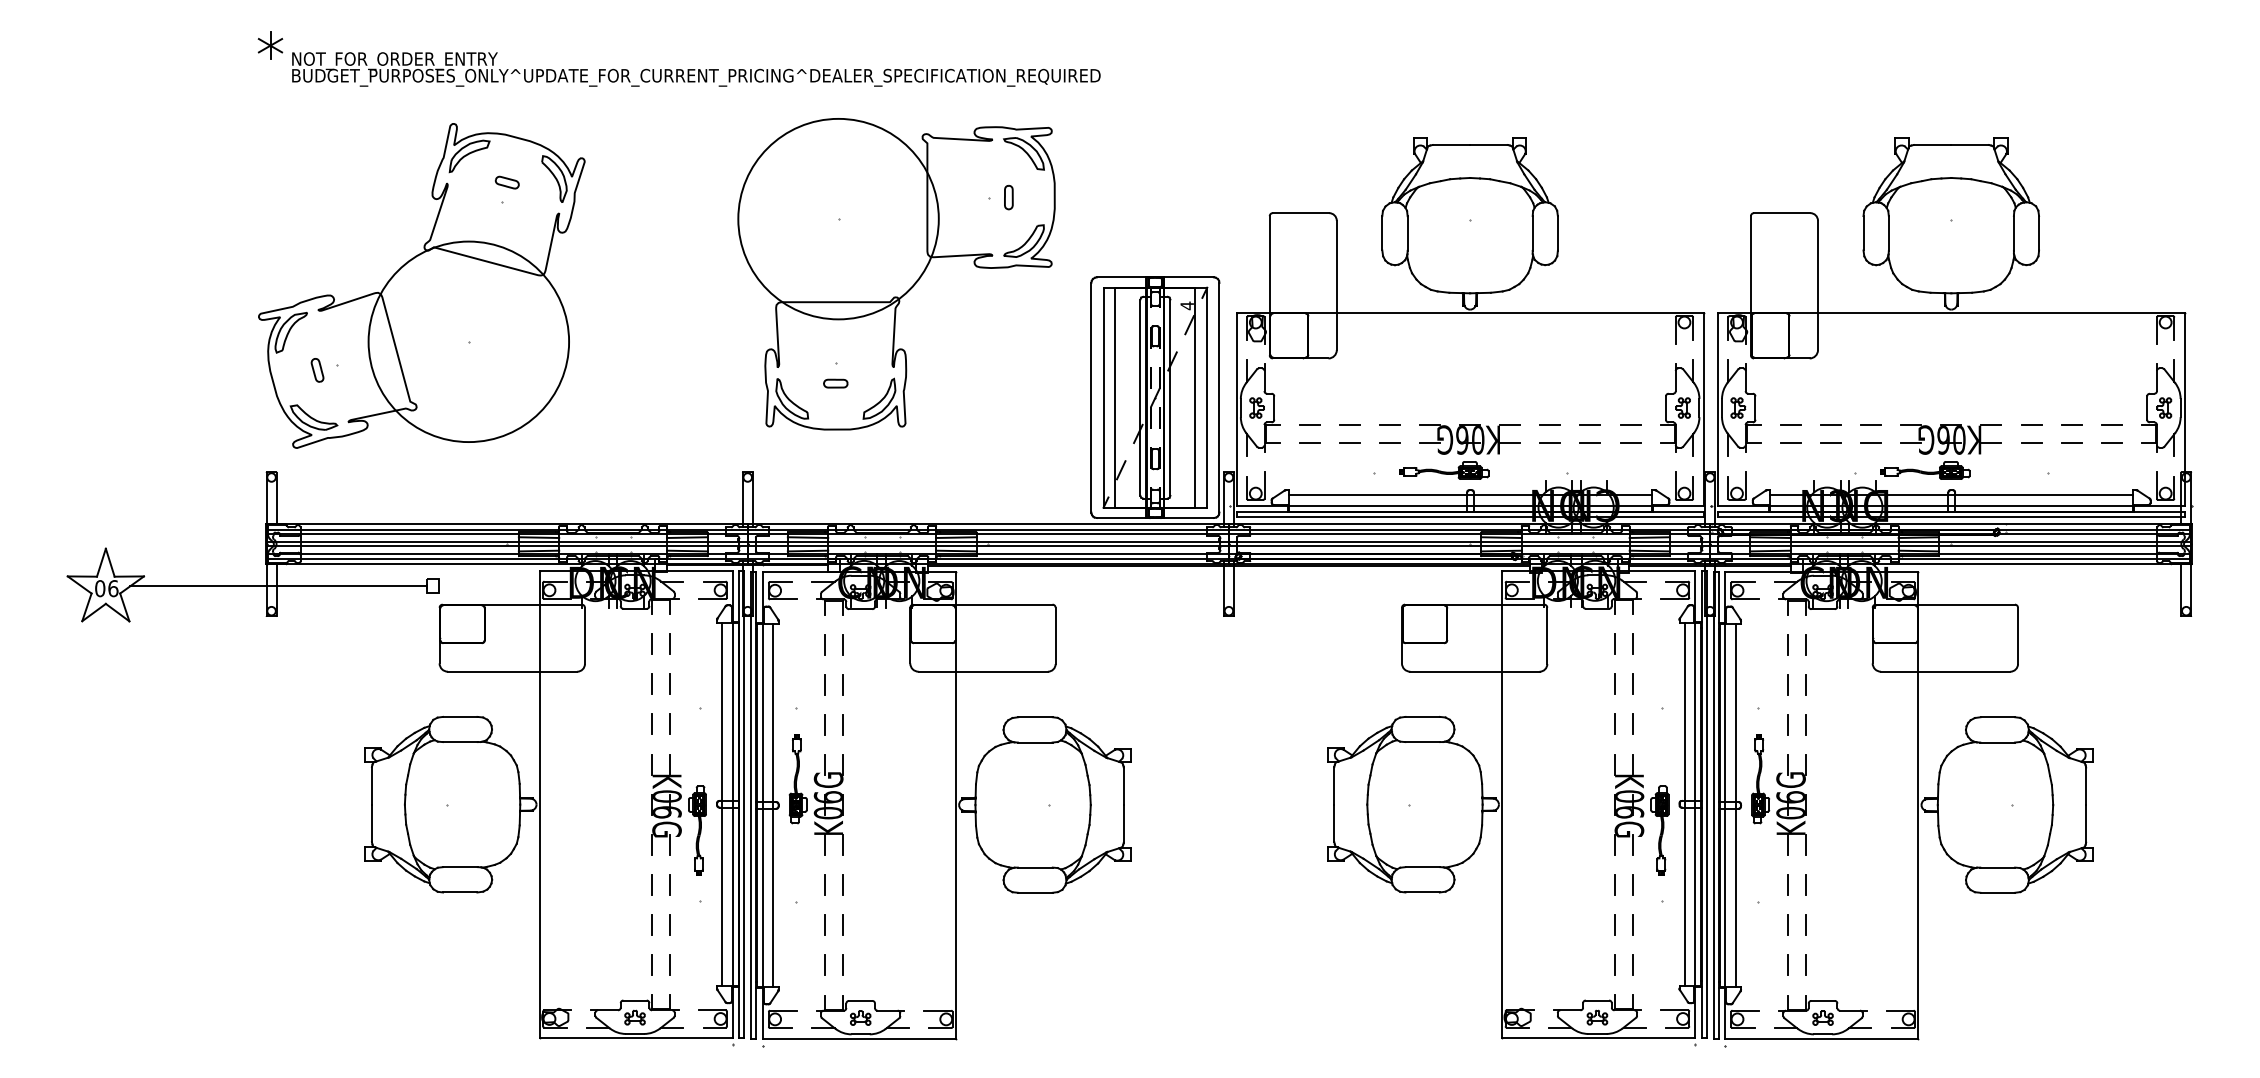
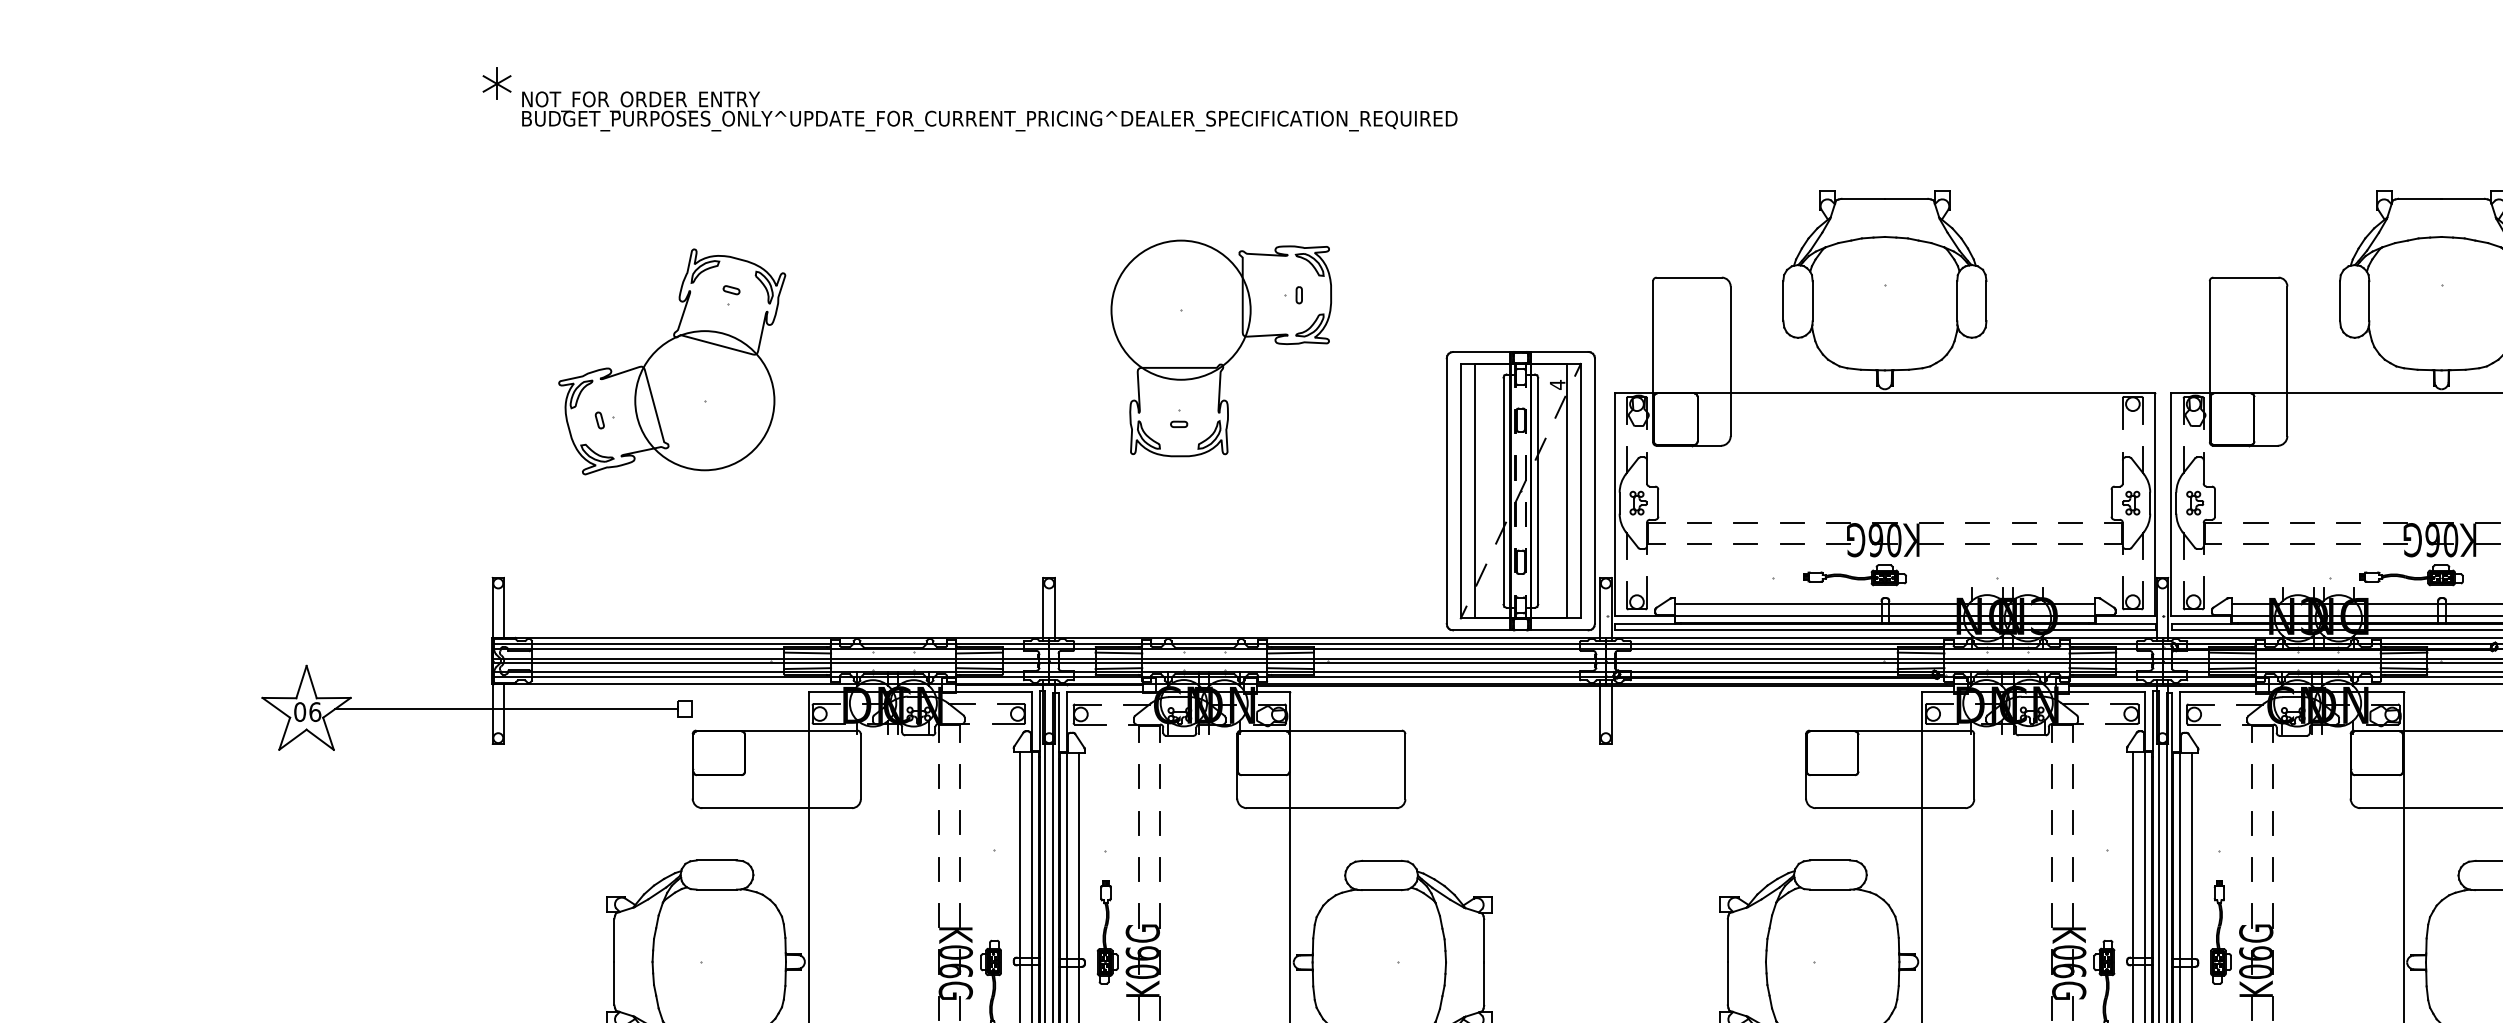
part: (896, 274) -> (1221, 348), size x0.6
part: (421, 285) -> (671, 361), size x0.6

